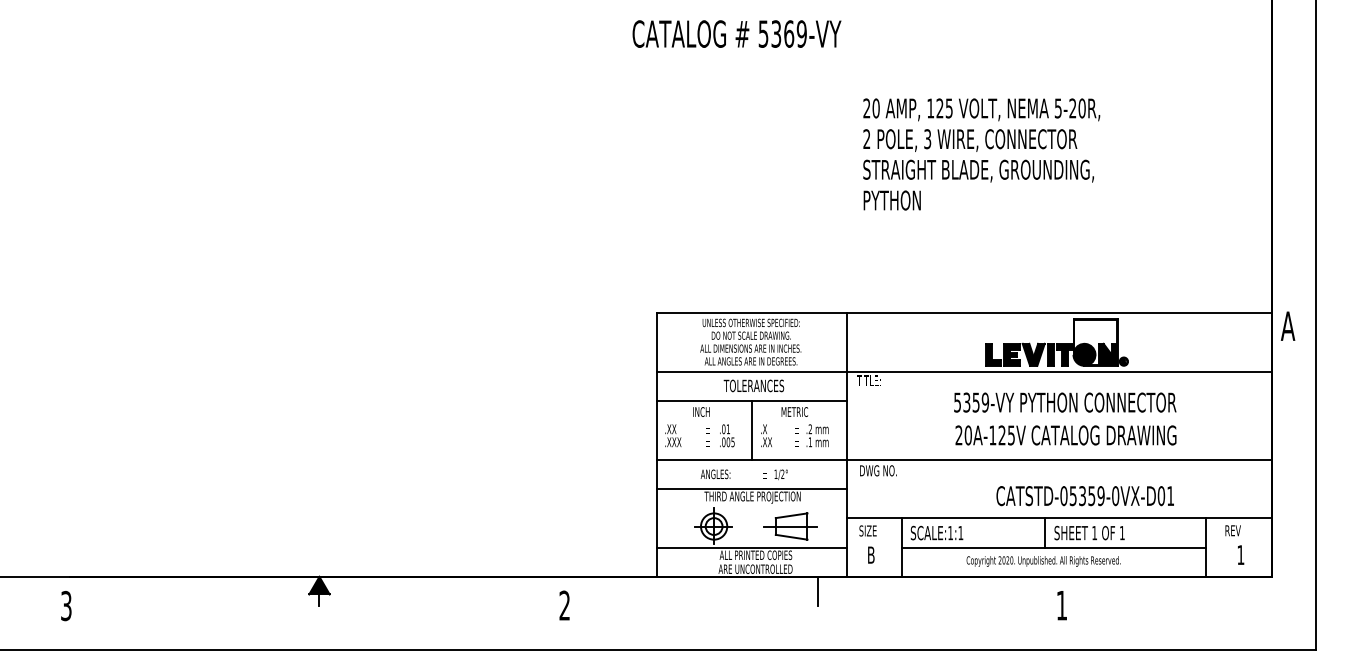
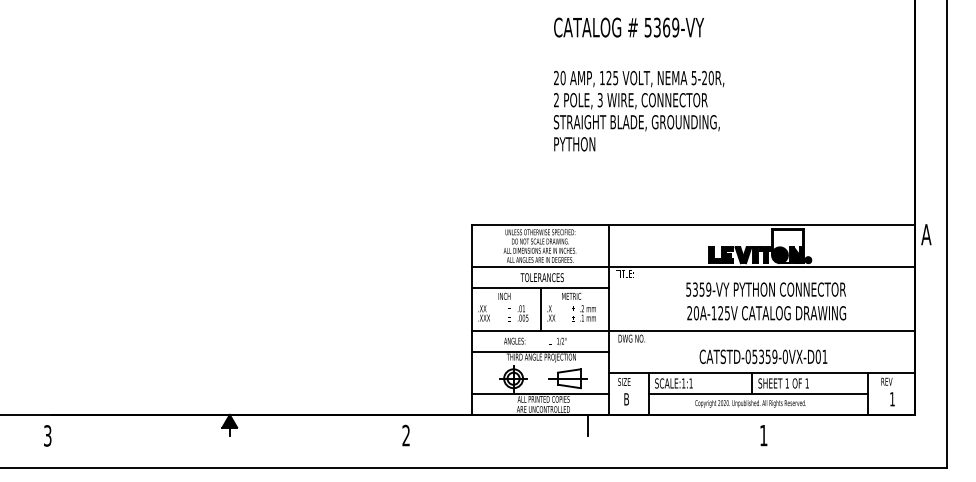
text: (736, 33) -> (628, 27), moved
text: (982, 153) -> (639, 110), moved
text: (1085, 495) -> (763, 356), moved

